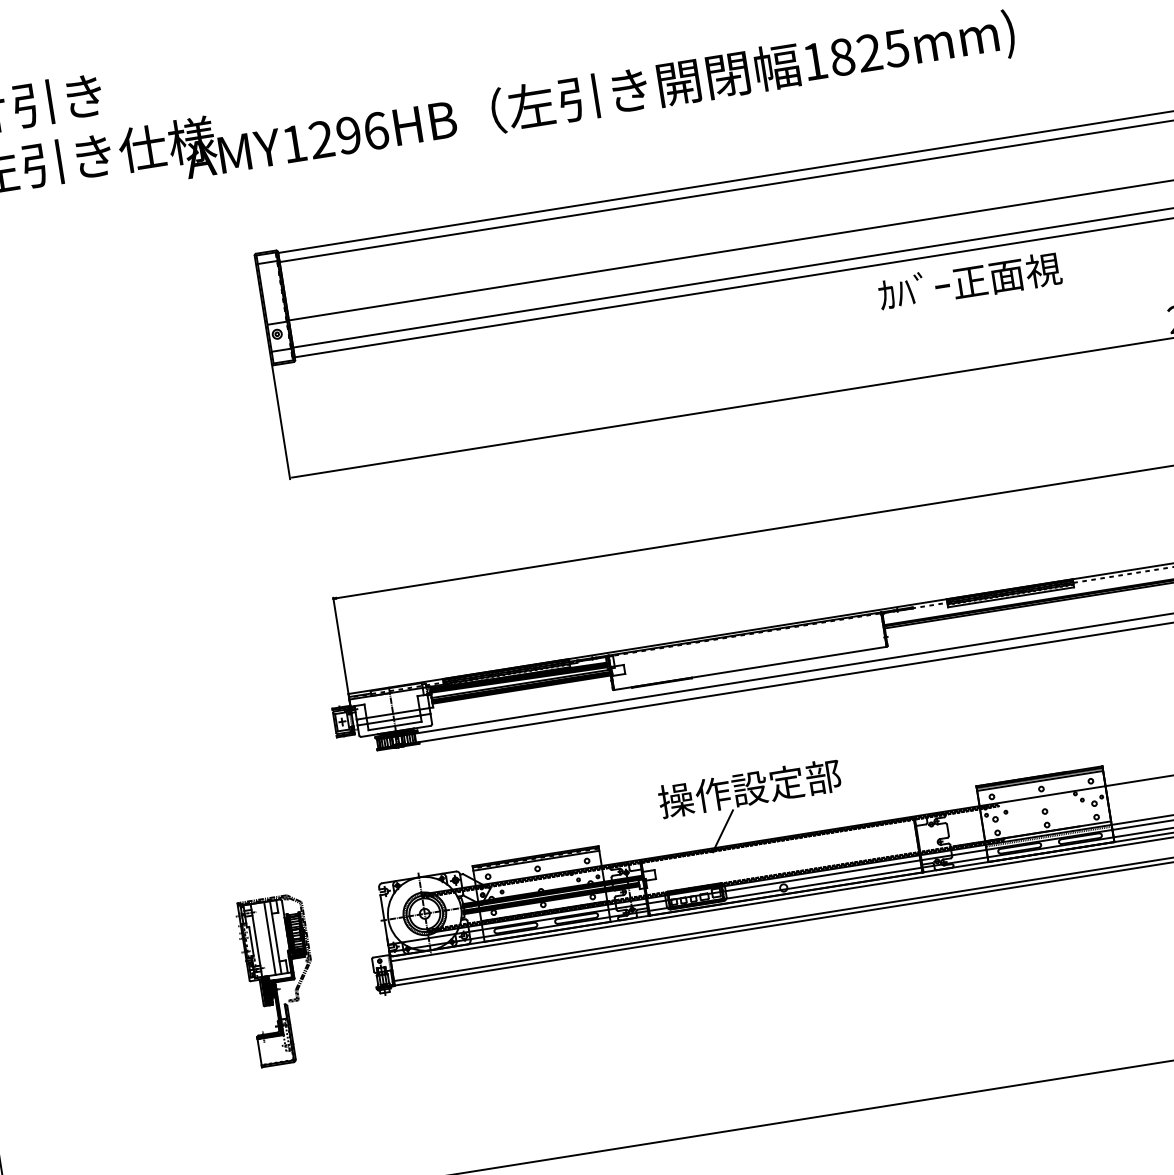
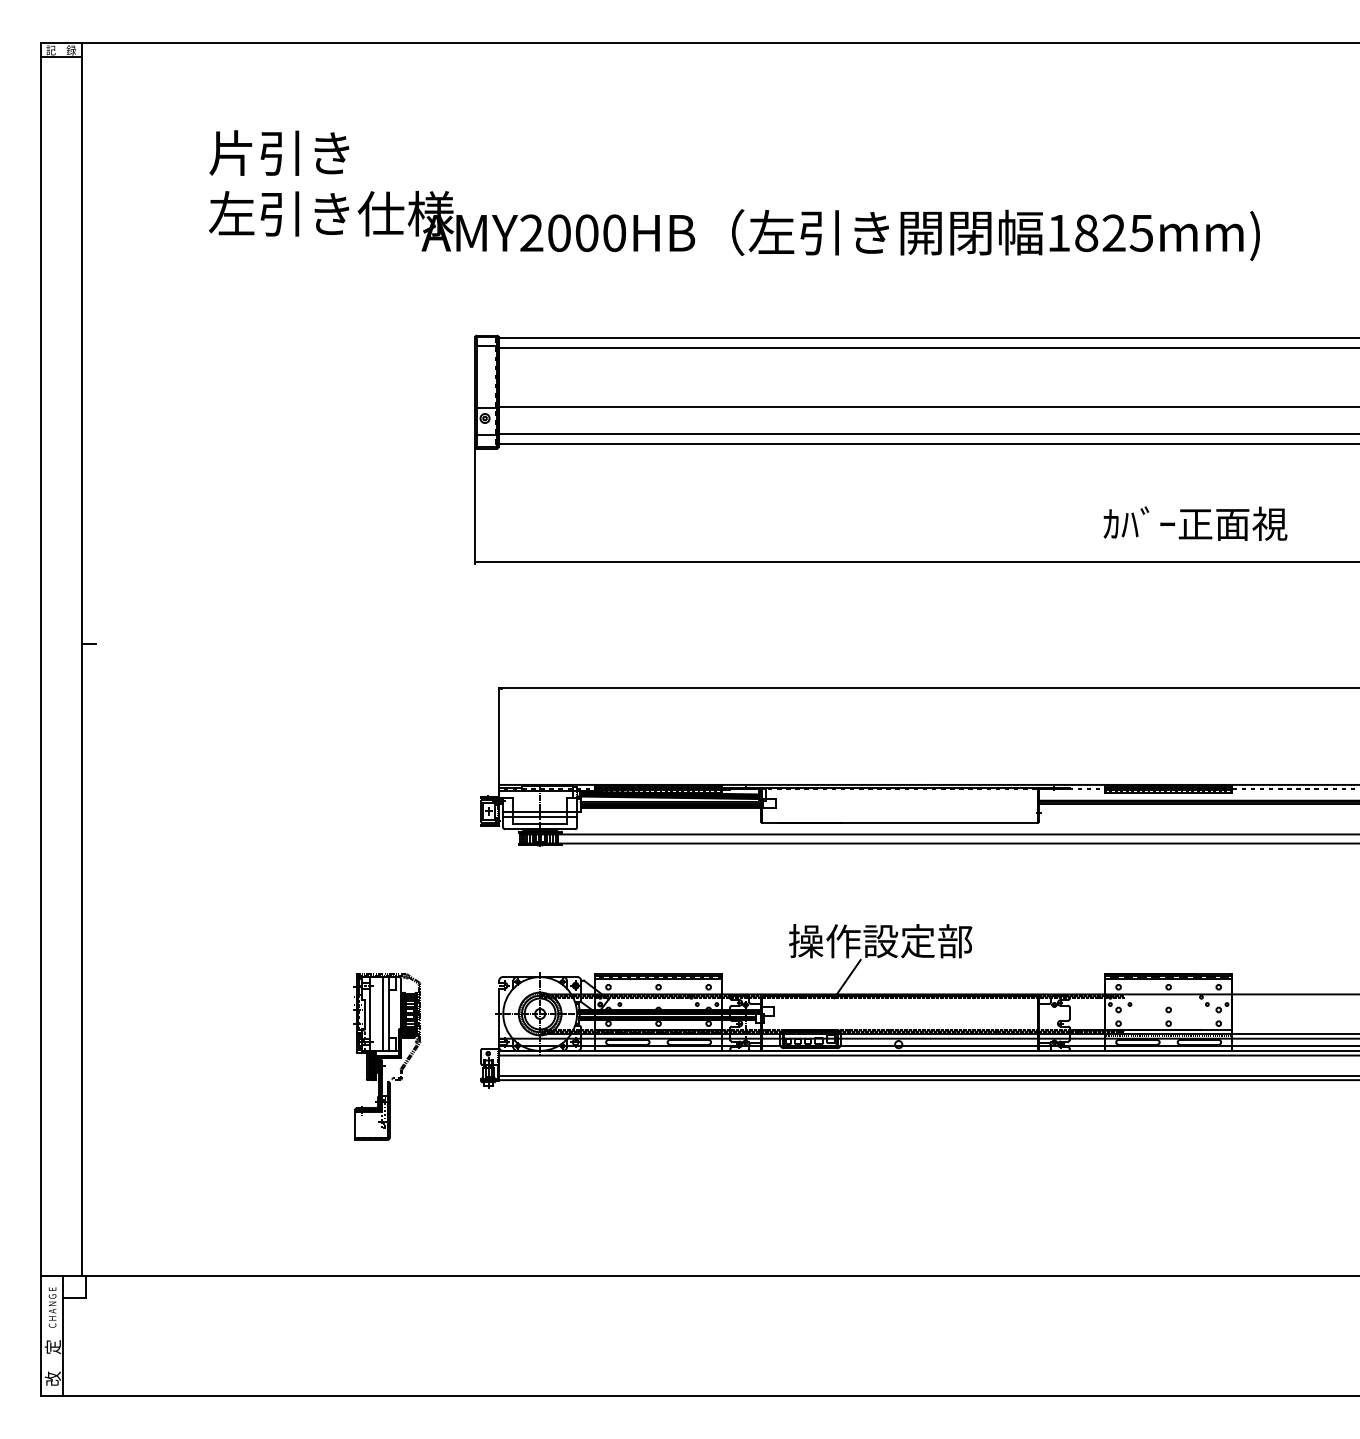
text: (335, 137) -> (573, 233), AMY1296HB -> AMY2000HB
text: (969, 281) -> (1195, 523), moved

